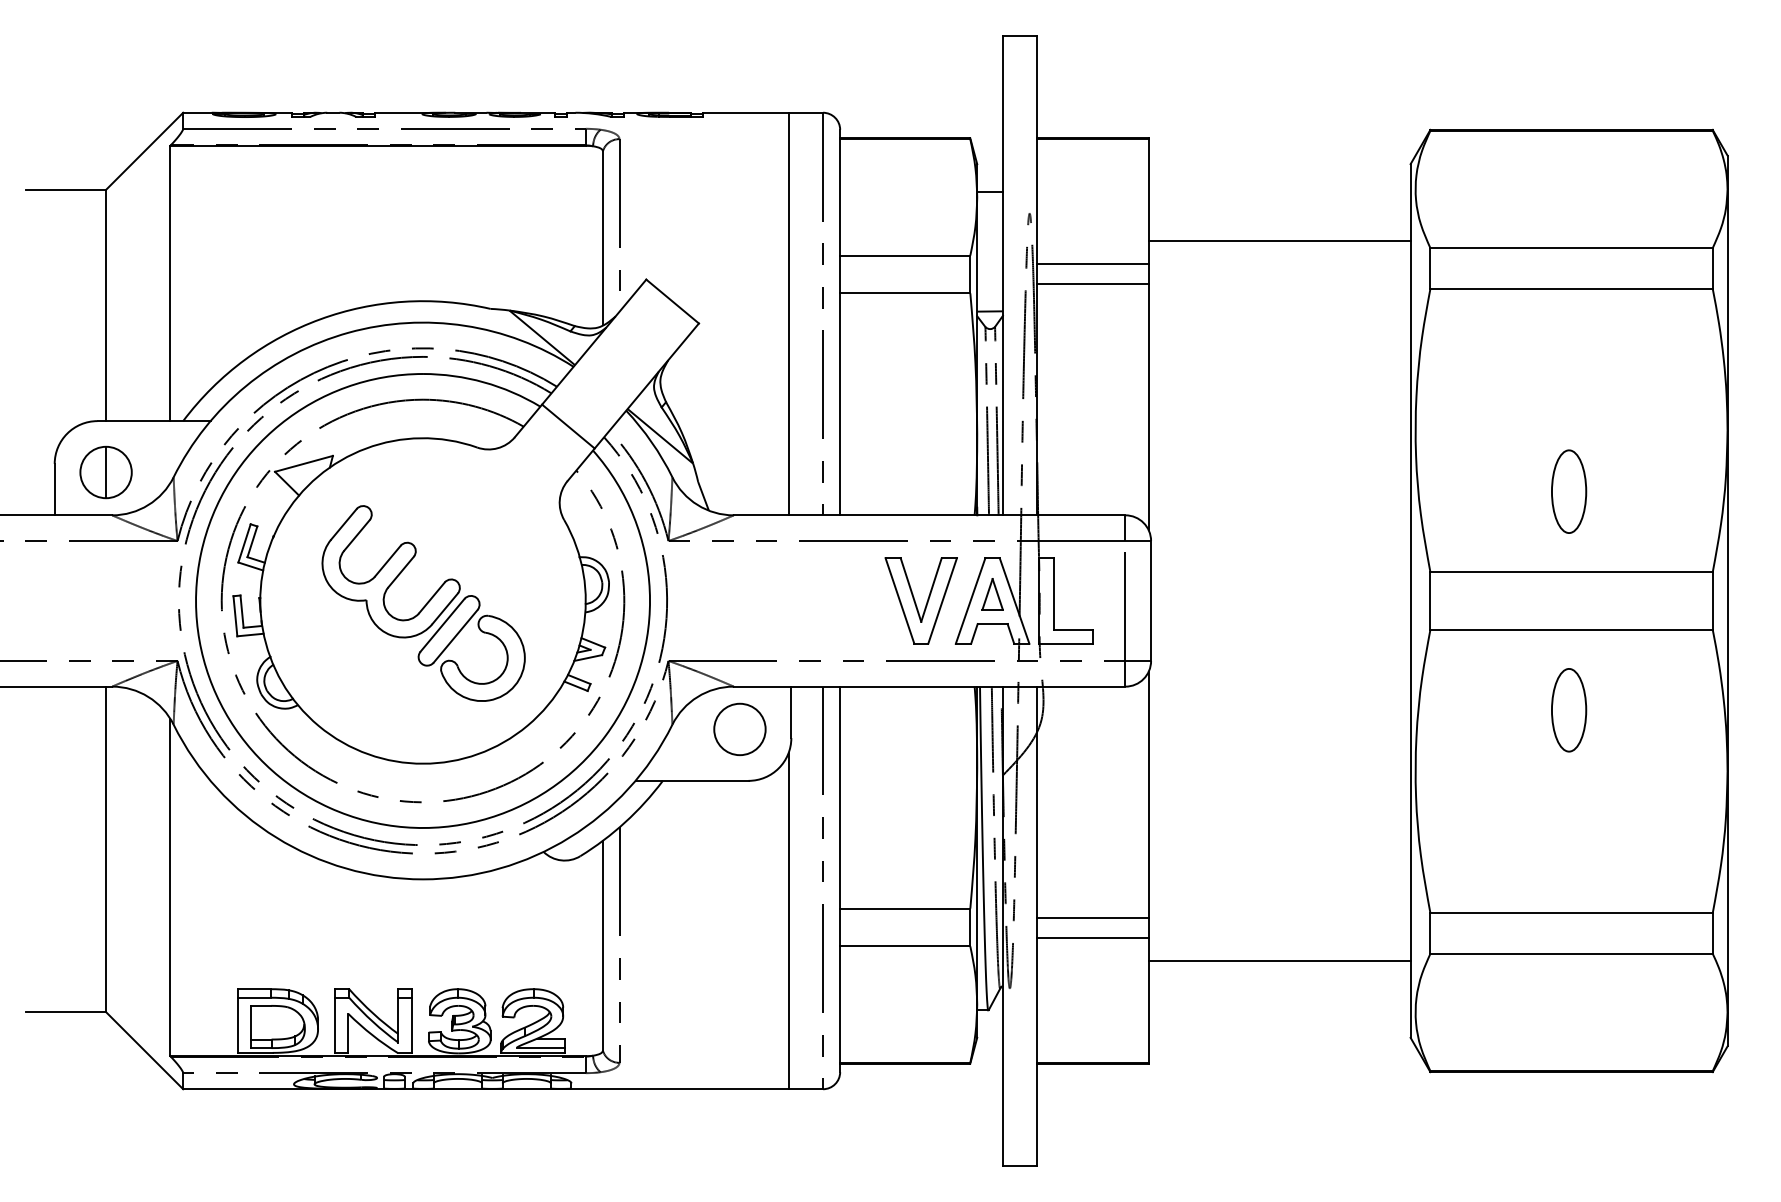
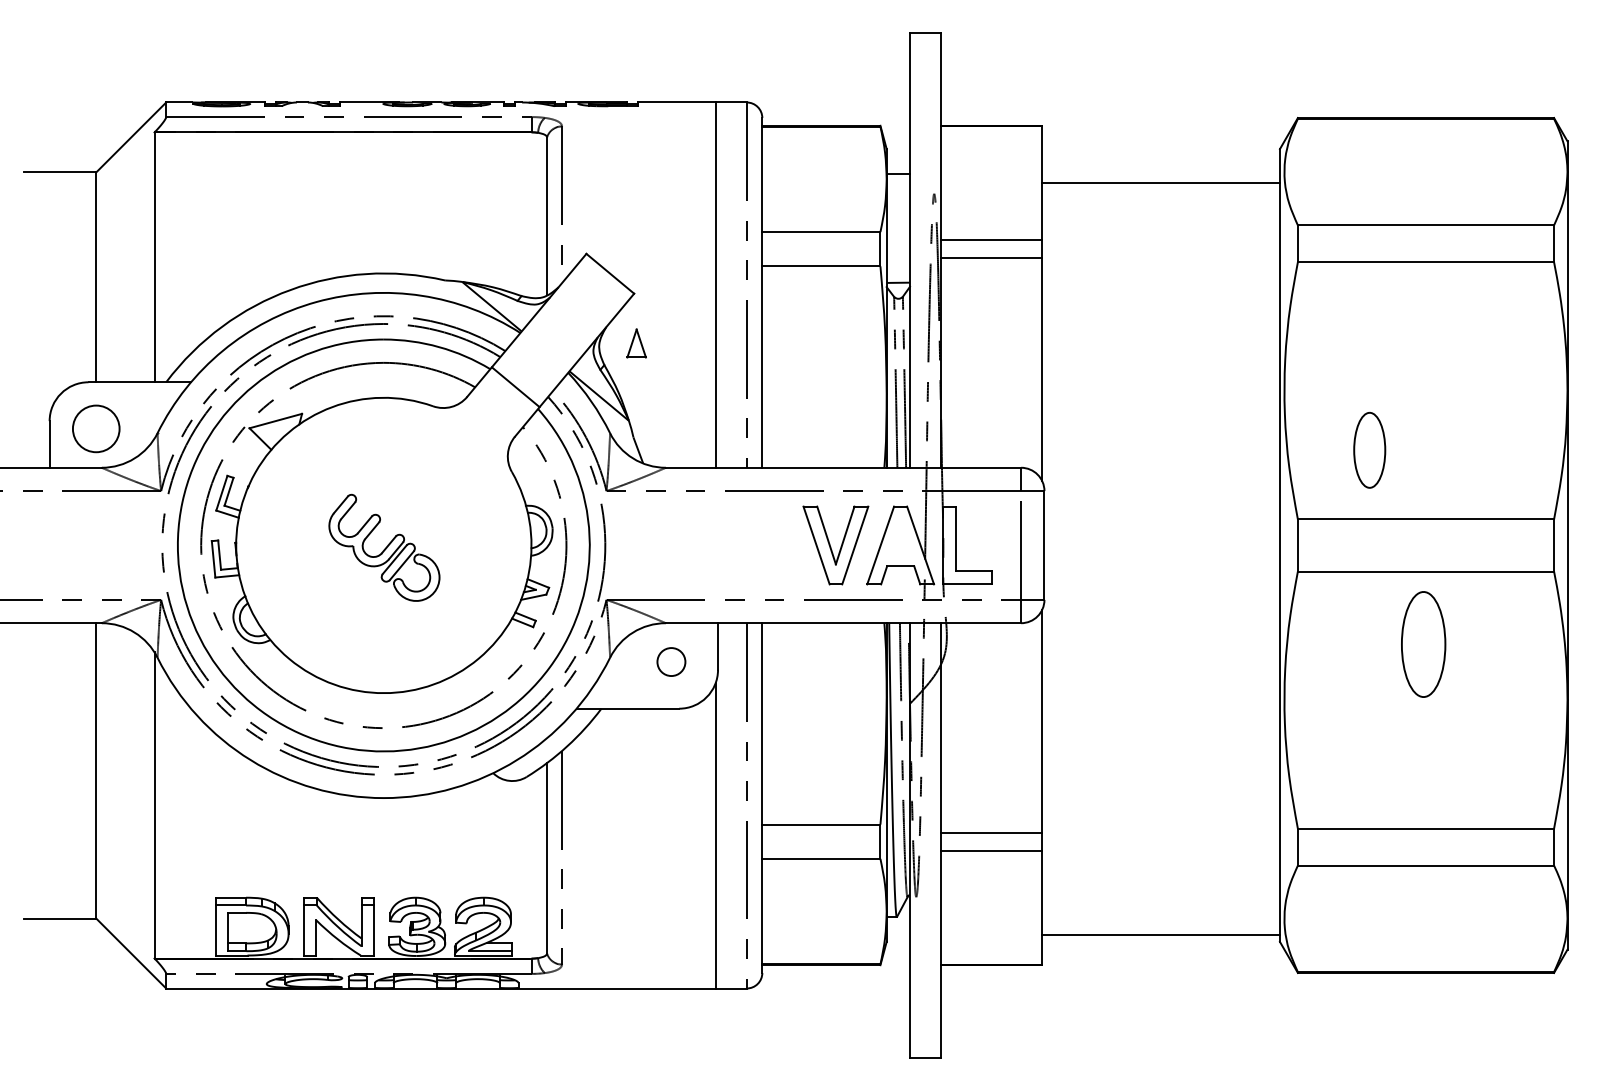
line: (1278, 241) -> (1160, 183), moved
line: (106, 472) -> (96, 428), removed
part: (1568, 490) -> (1369, 449), moved
part: (992, 594) -> (636, 343), moved
part: (423, 603) -> (384, 547), size x0.6
part: (1568, 710) -> (1423, 644), size x1.4
circle: (740, 728) -> (671, 661), size x0.6
line: (1278, 960) -> (1160, 934), moved

